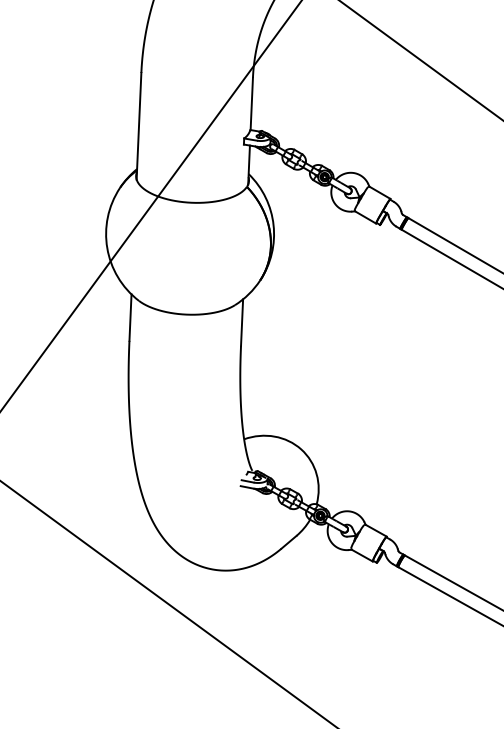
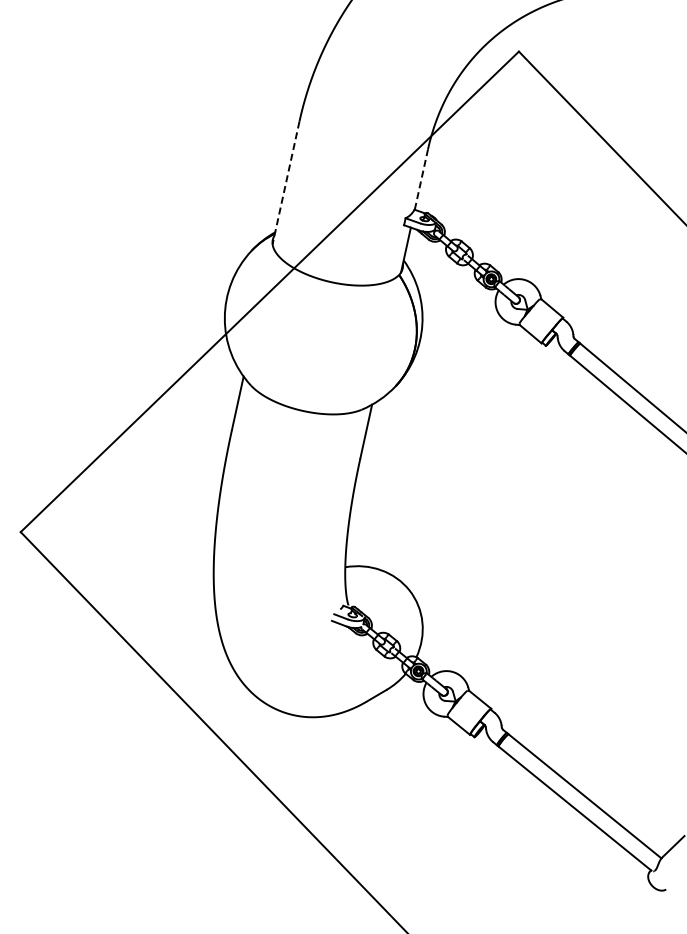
line: (251, 103) -> (421, 179), solid -> dashed
line: (139, 126) -> (286, 183), solid -> dashed

